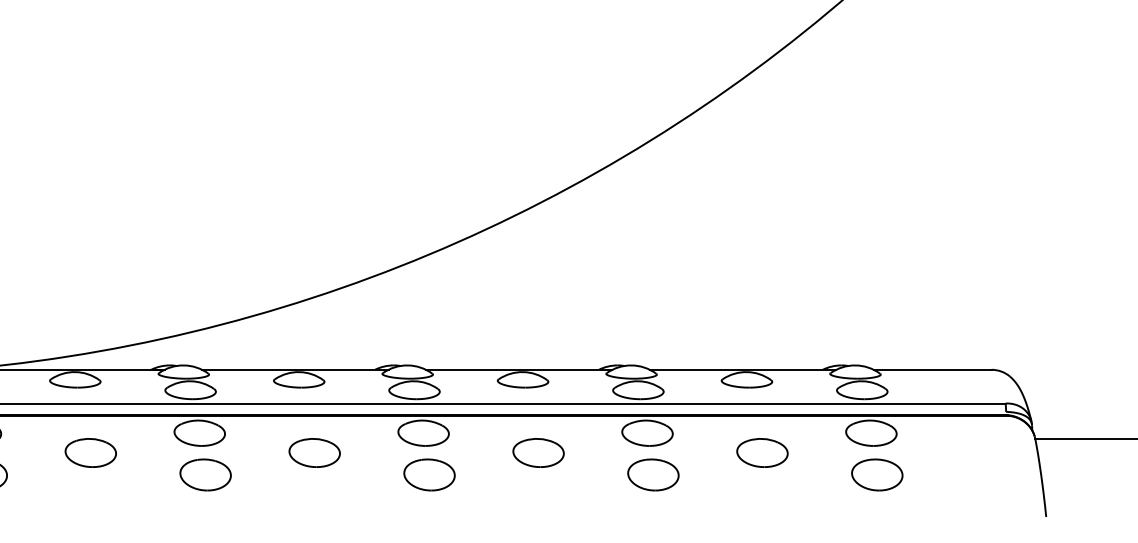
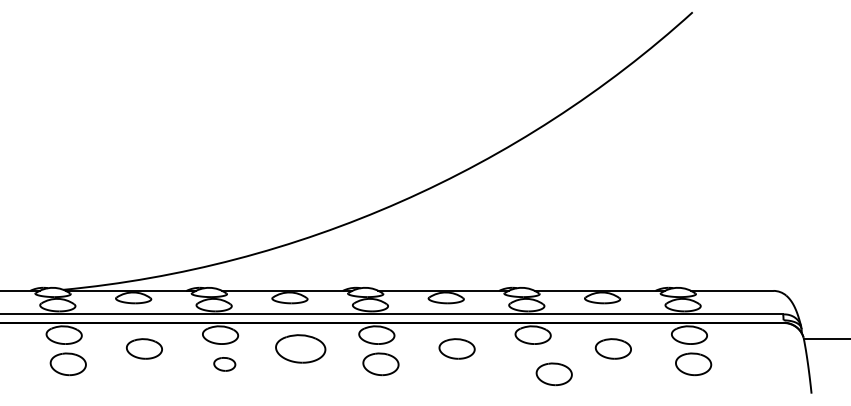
part: (314, 452) -> (300, 348), size x1.4
part: (205, 475) -> (224, 364), size x0.6
part: (652, 475) -> (553, 374), moved

